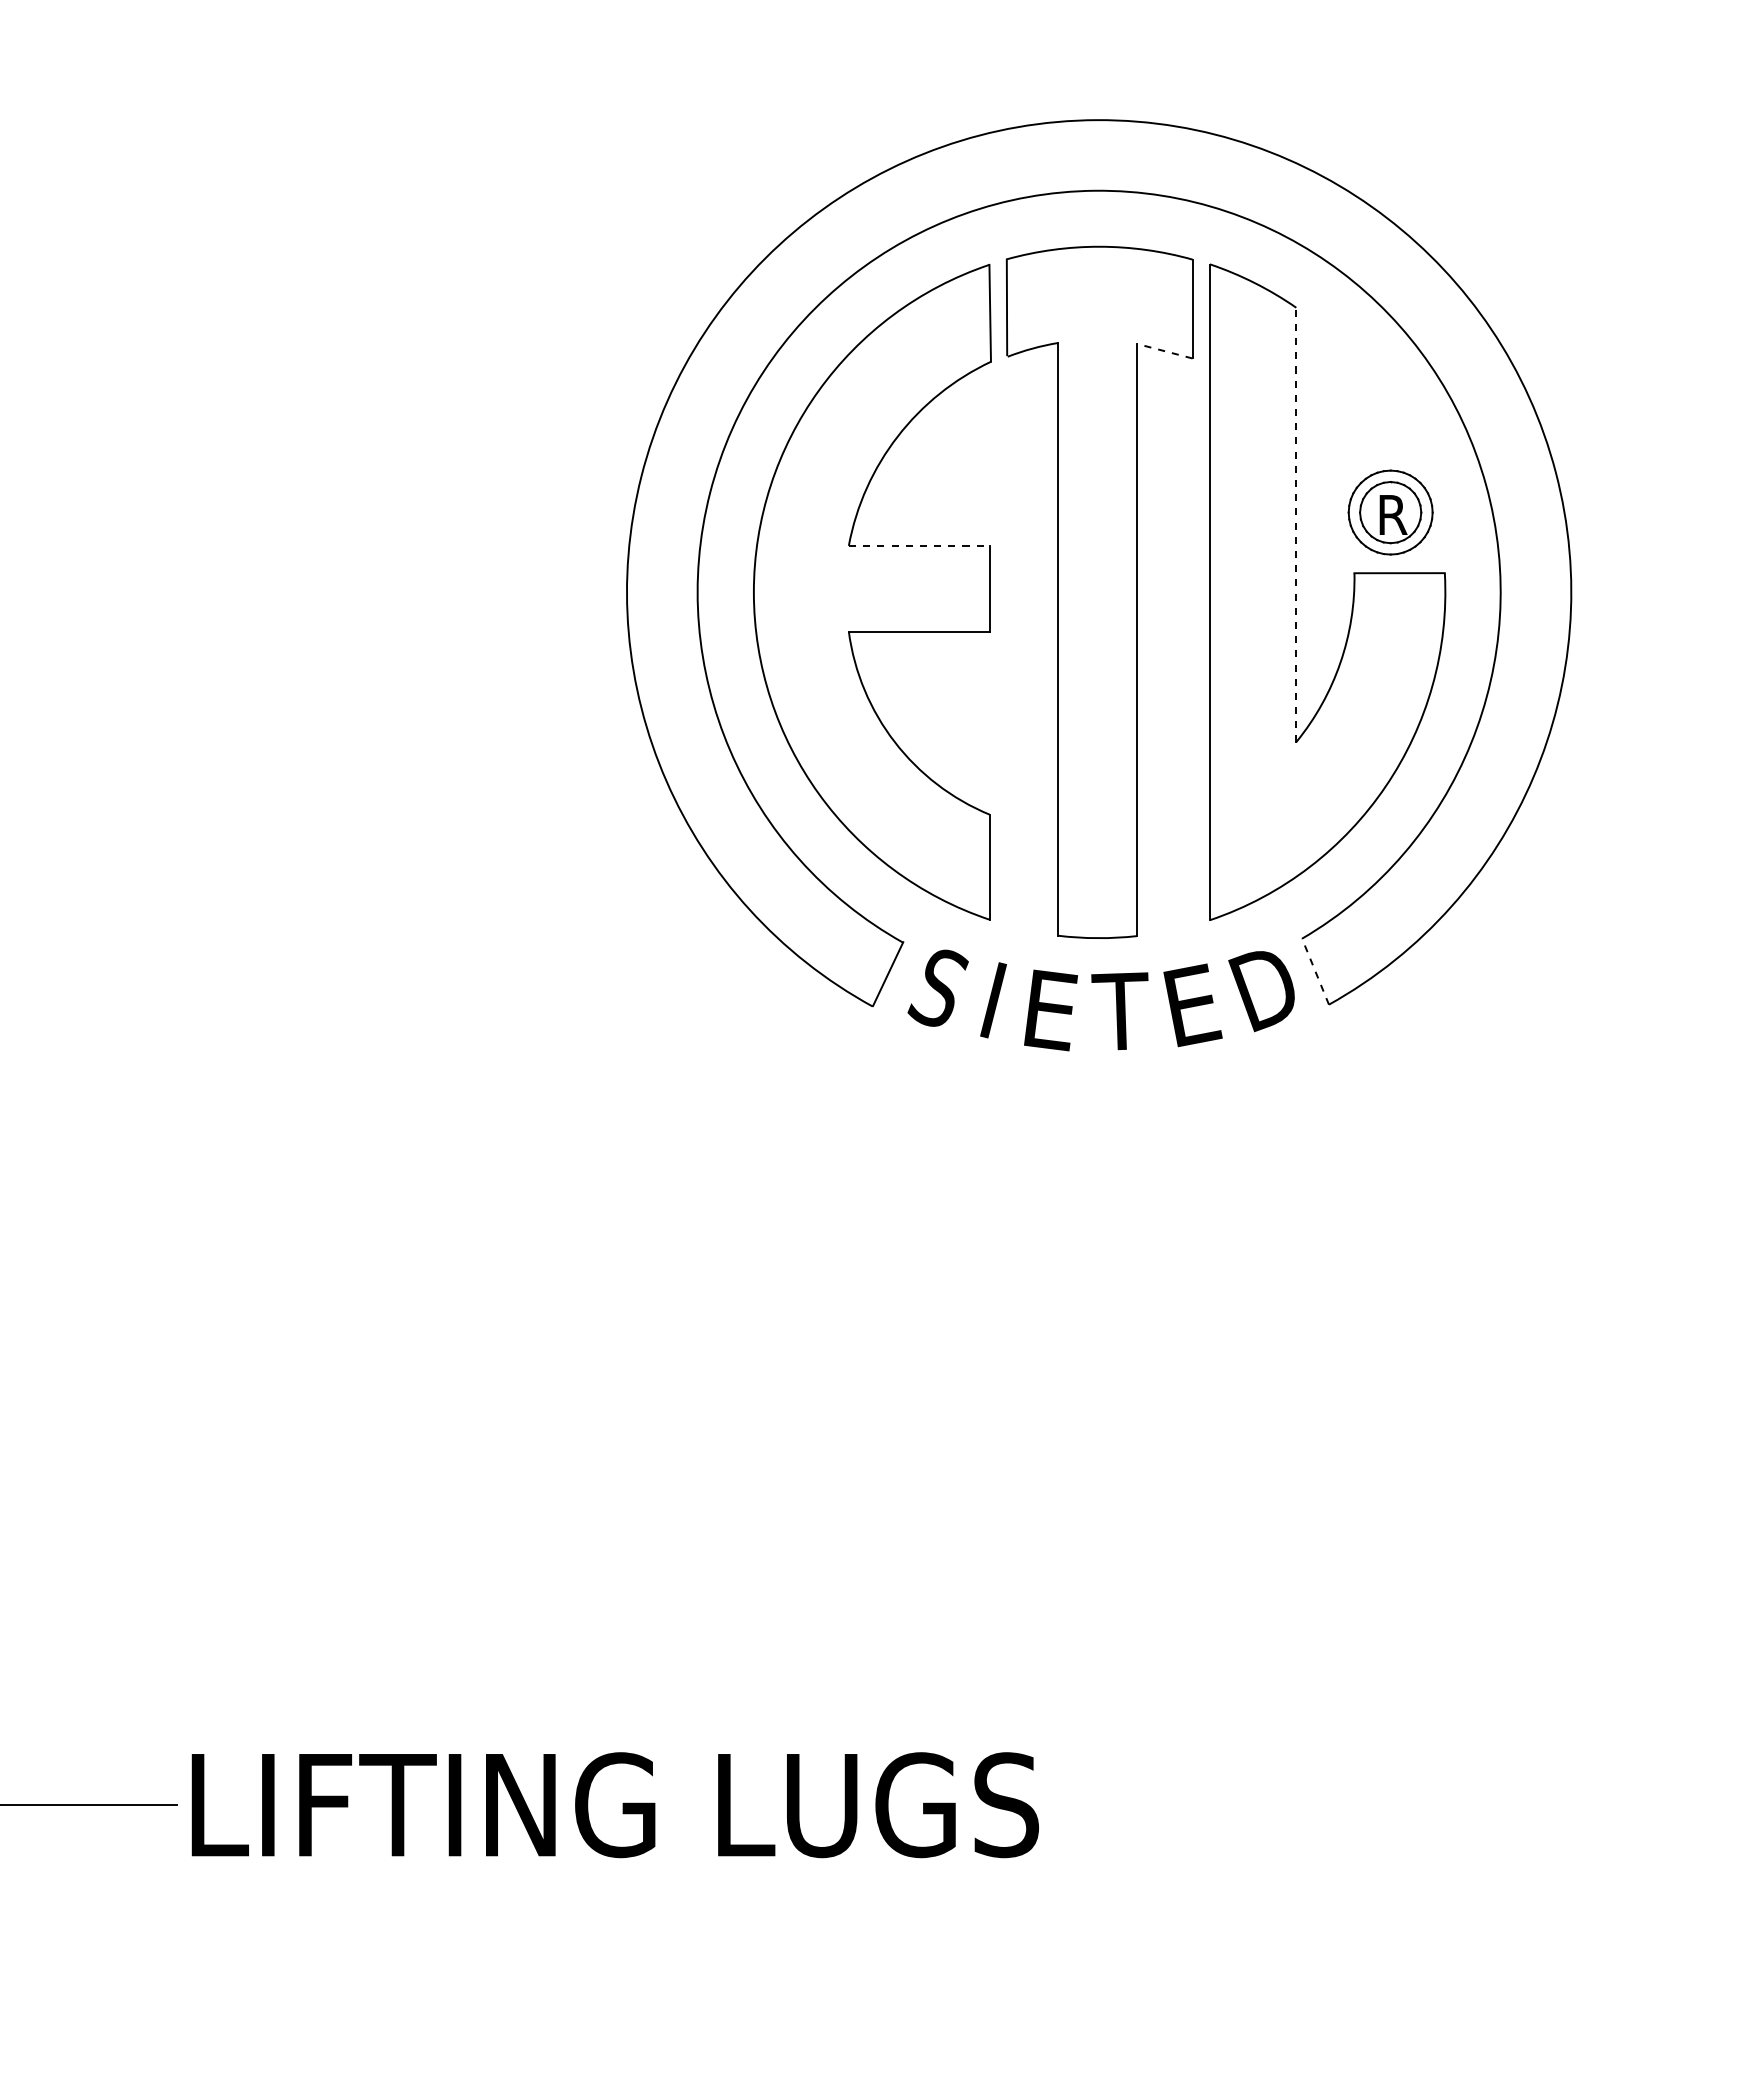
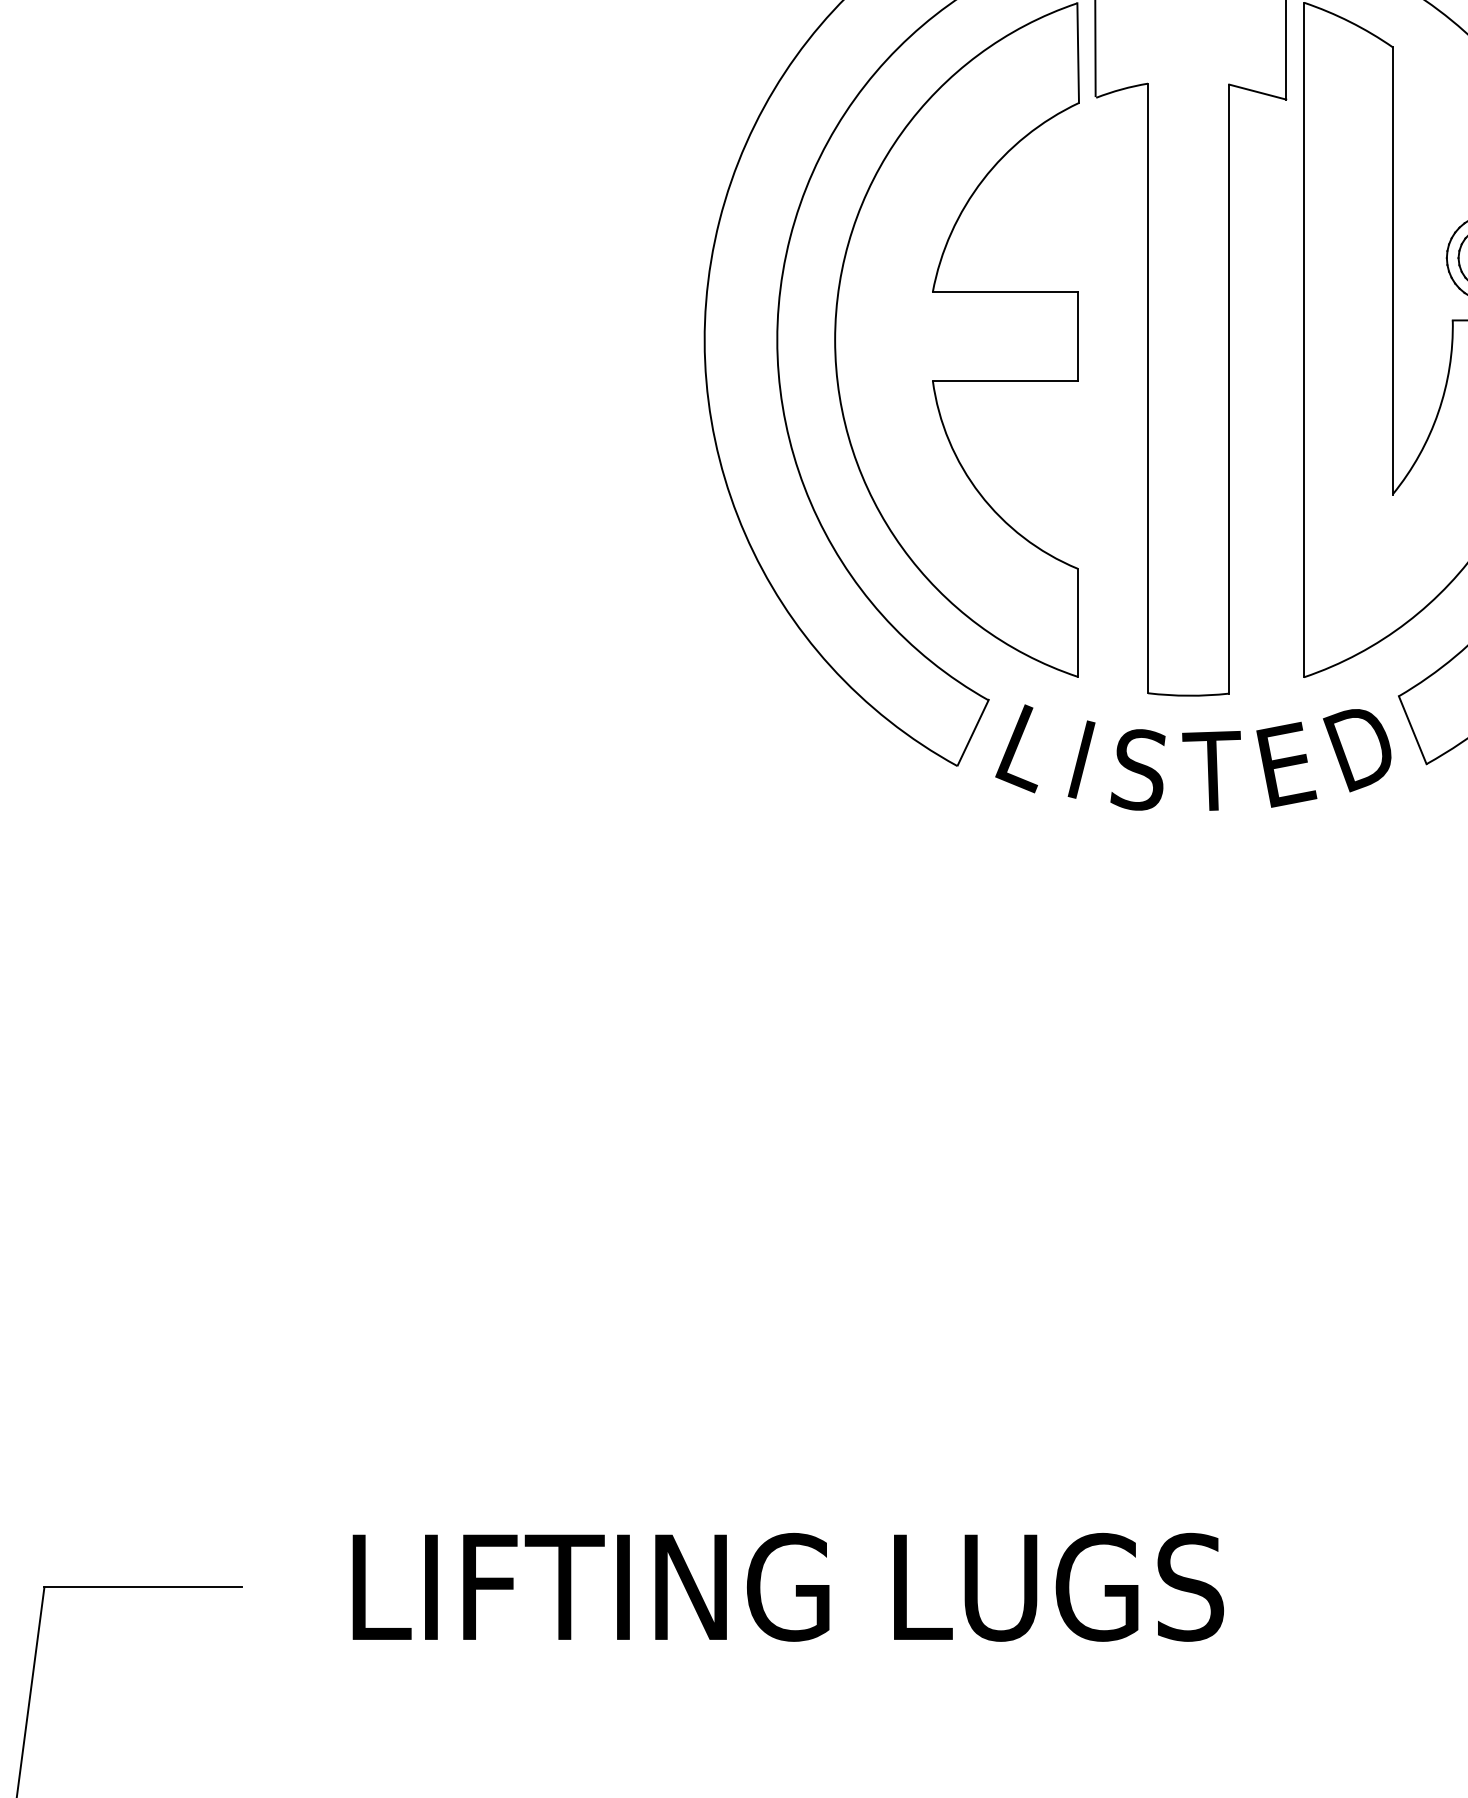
line: (1164, 351) -> (1257, 92), dashed -> solid
line: (1296, 524) -> (1393, 270), dashed -> solid
line: (919, 545) -> (1005, 291), dashed -> solid
line: (1315, 971) -> (1412, 730), dashed -> solid
text: (937, 989) -> (1023, 748), S -> L
text: (1049, 1010) -> (1139, 770), E -> S
text: (614, 1805) -> (787, 1587), moved

